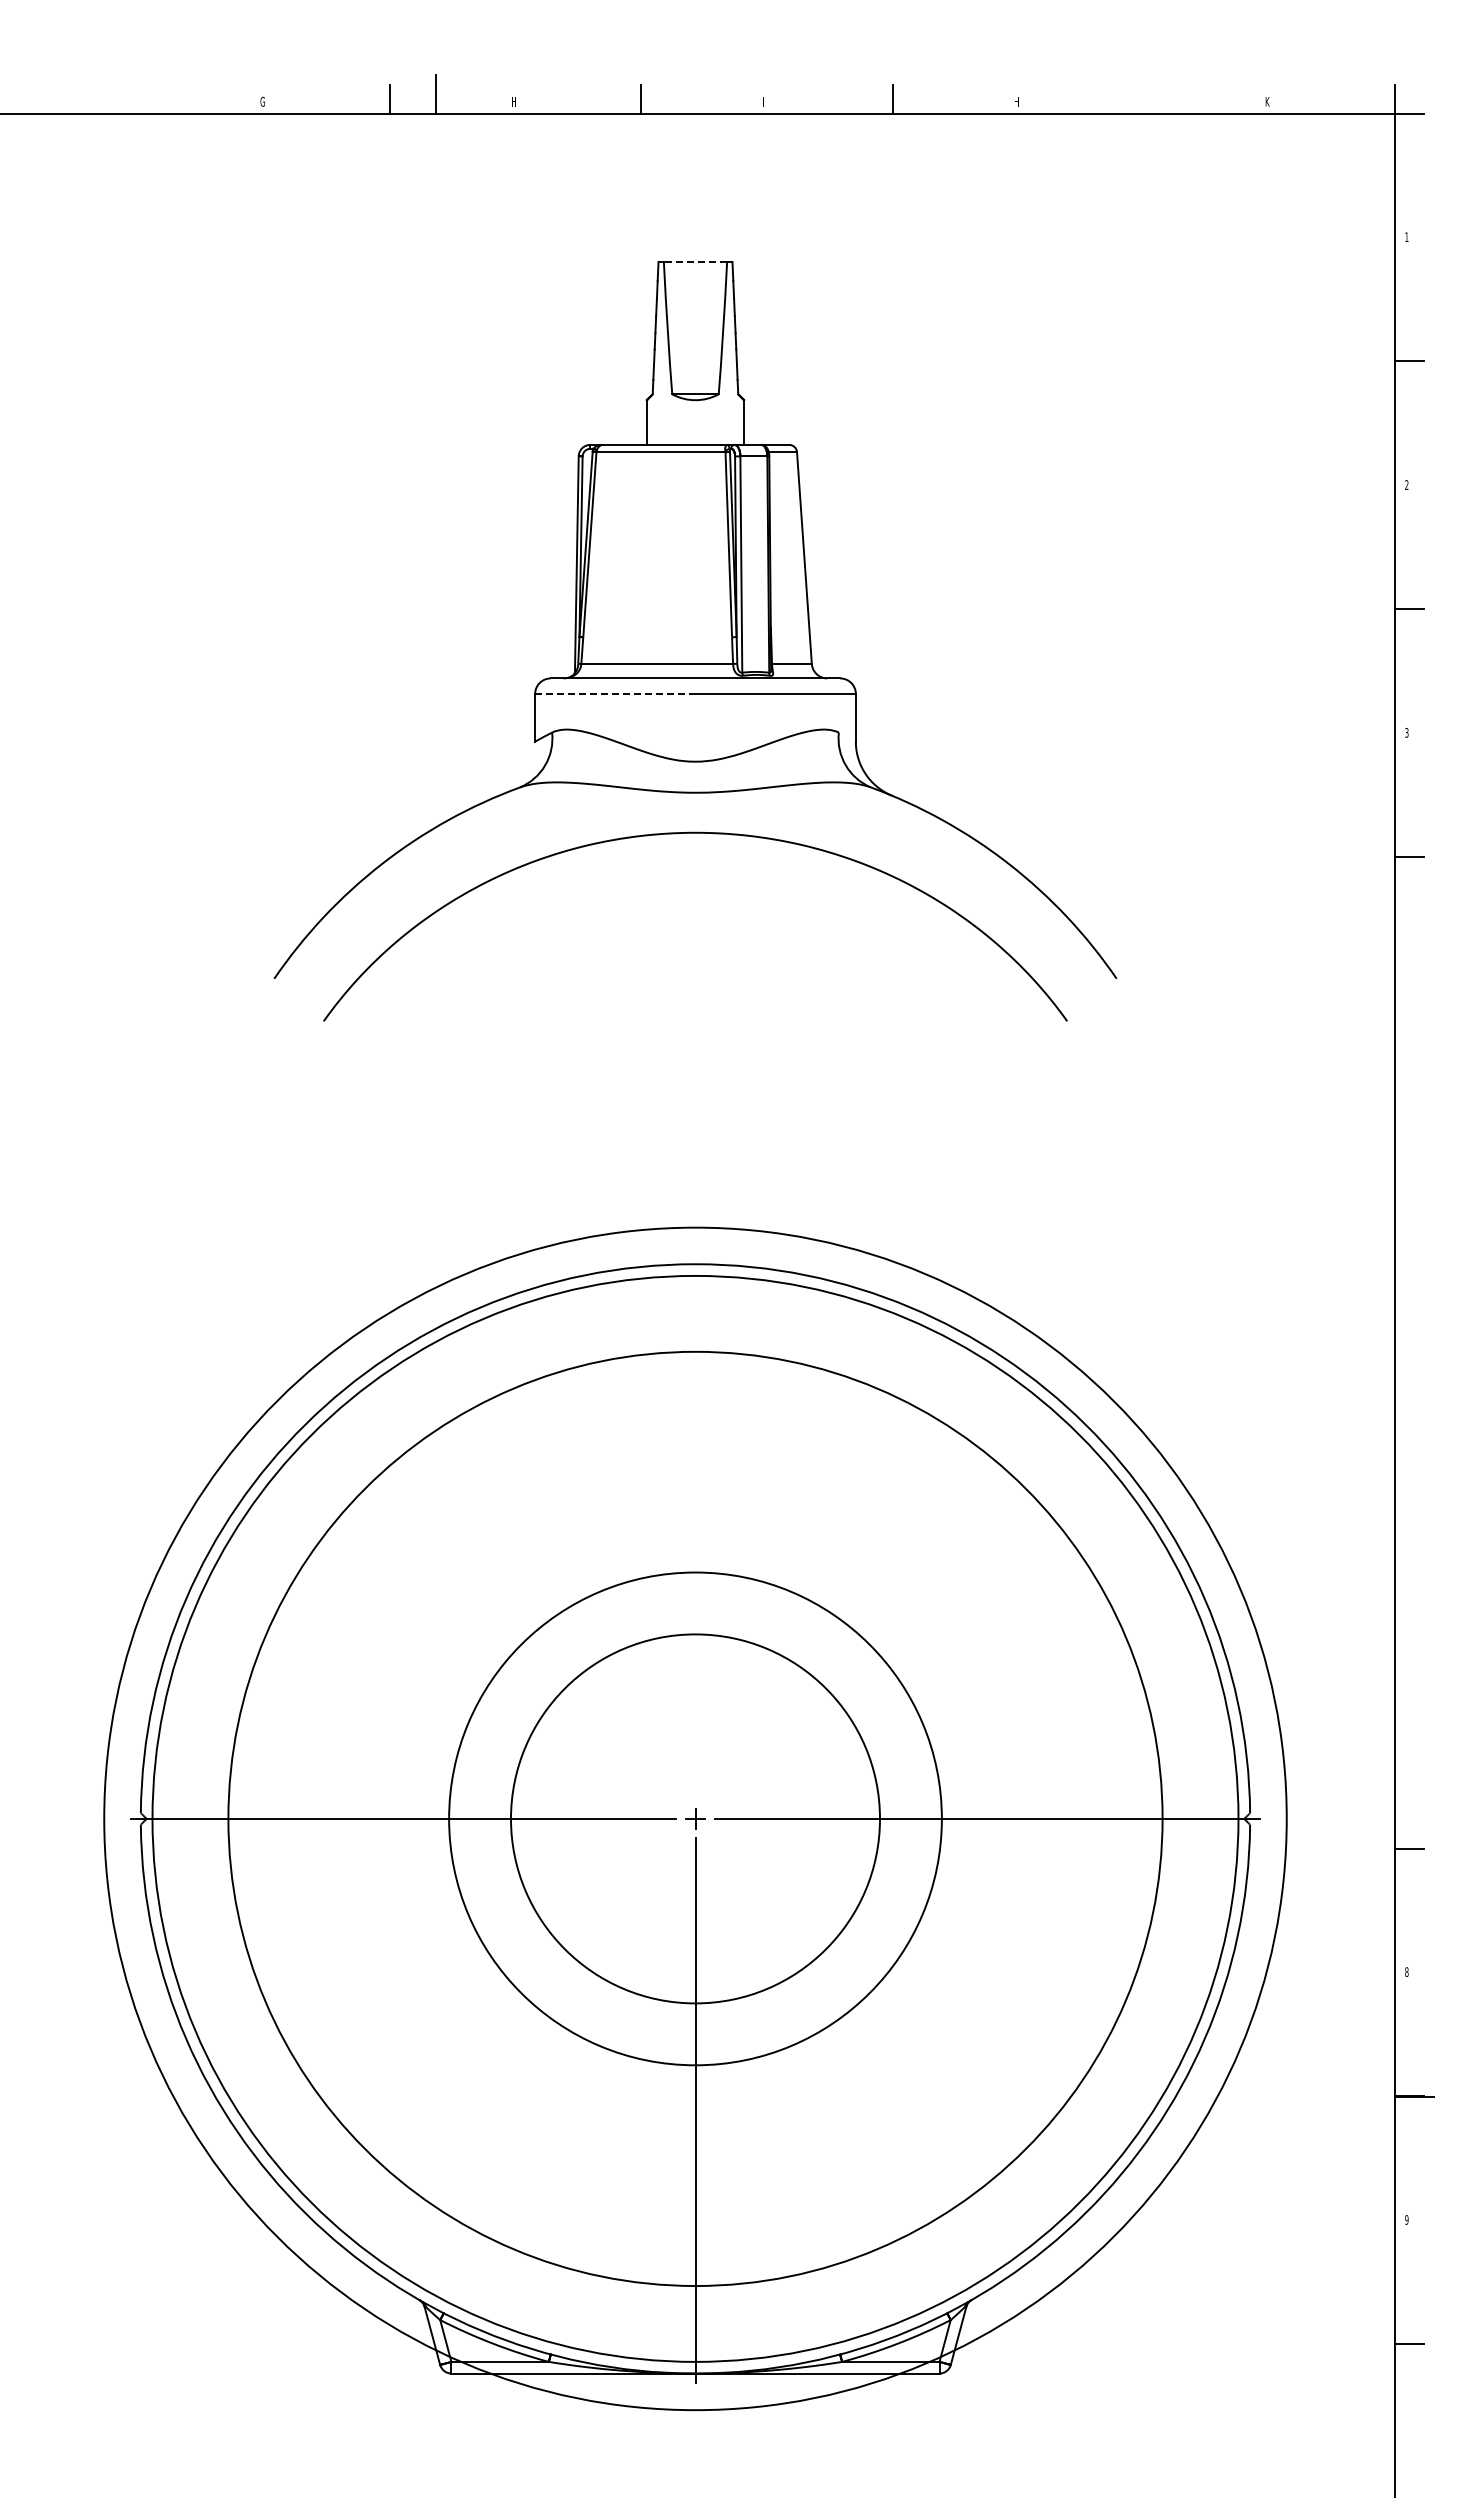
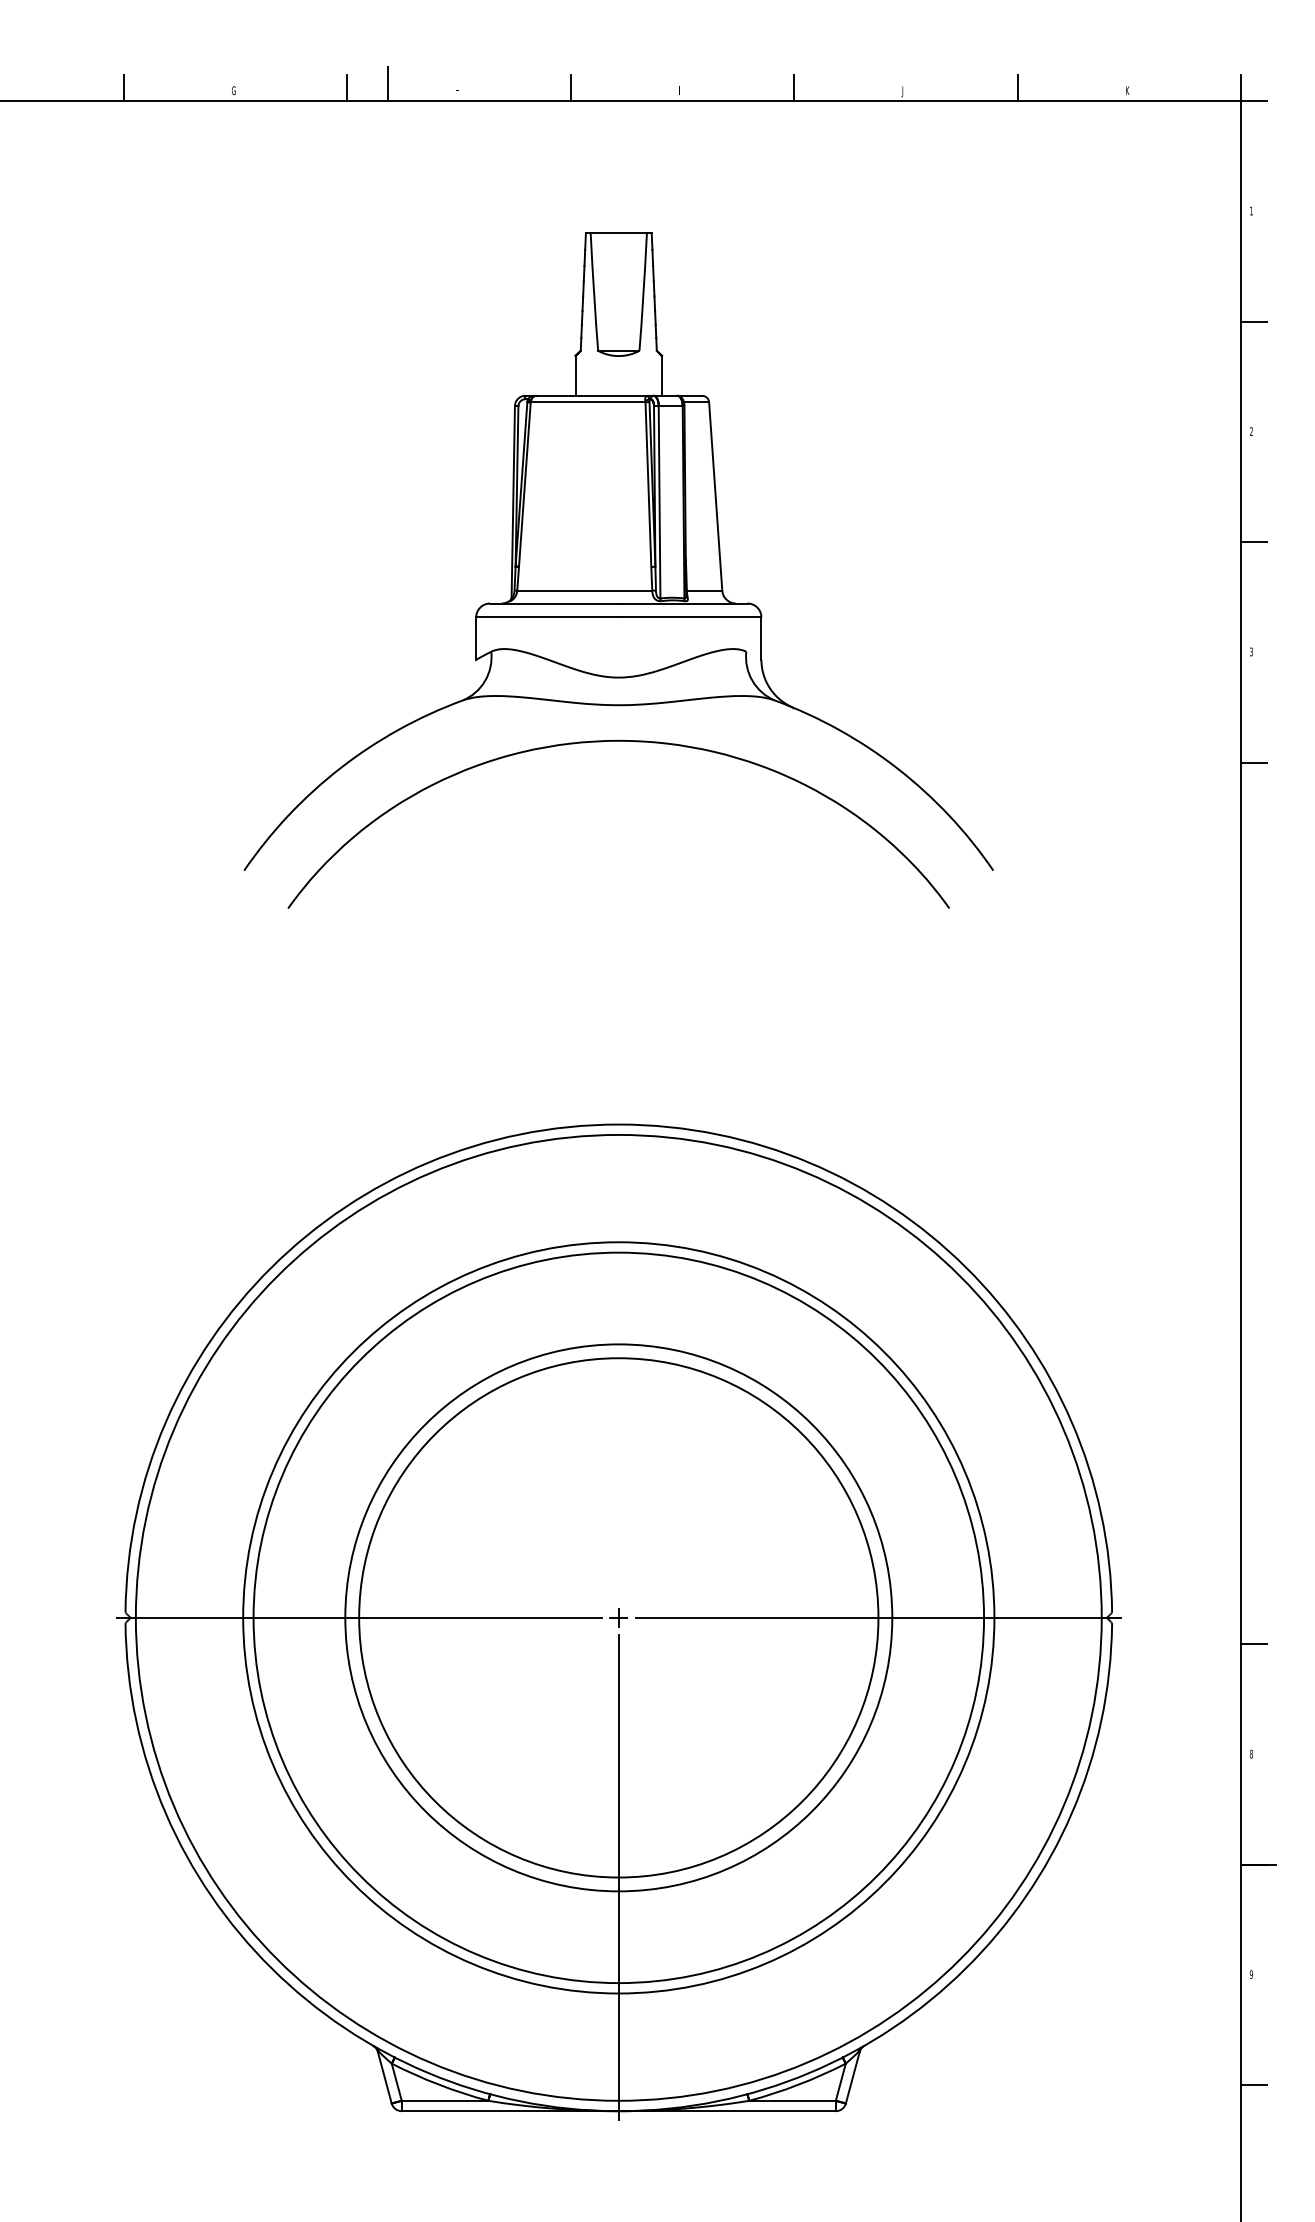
line: (138, 98) -> (123, 87), added
line: (1143, 98) -> (1017, 87), added
text: (1015, 103) -> (903, 92), H -> J
line: (695, 261) -> (618, 232), dashed -> solid
line: (614, 694) -> (546, 617), dashed -> solid
circle: (695, 1818) -> (618, 1617), size x0.62
circle: (695, 1818) -> (618, 1617), size x0.71
circle: (695, 1818) -> (618, 1617), size x1.67
circle: (695, 1818) -> (618, 1617), size x1.67

